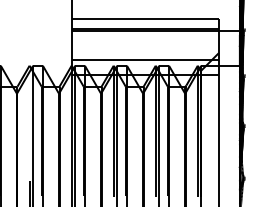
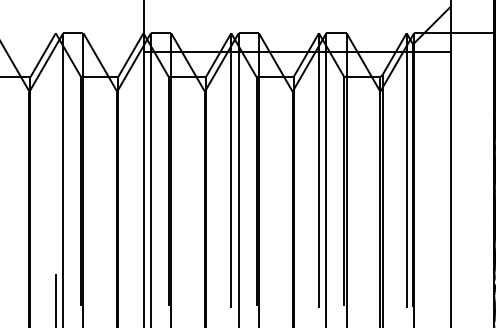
line: (144, 60) -> (295, 22), removed

